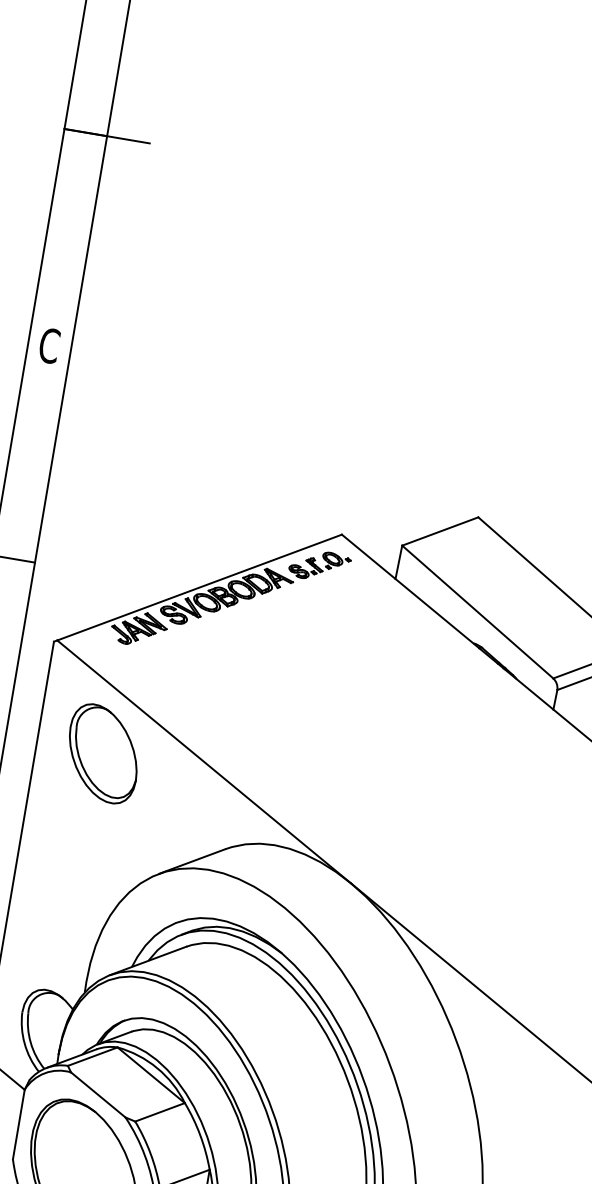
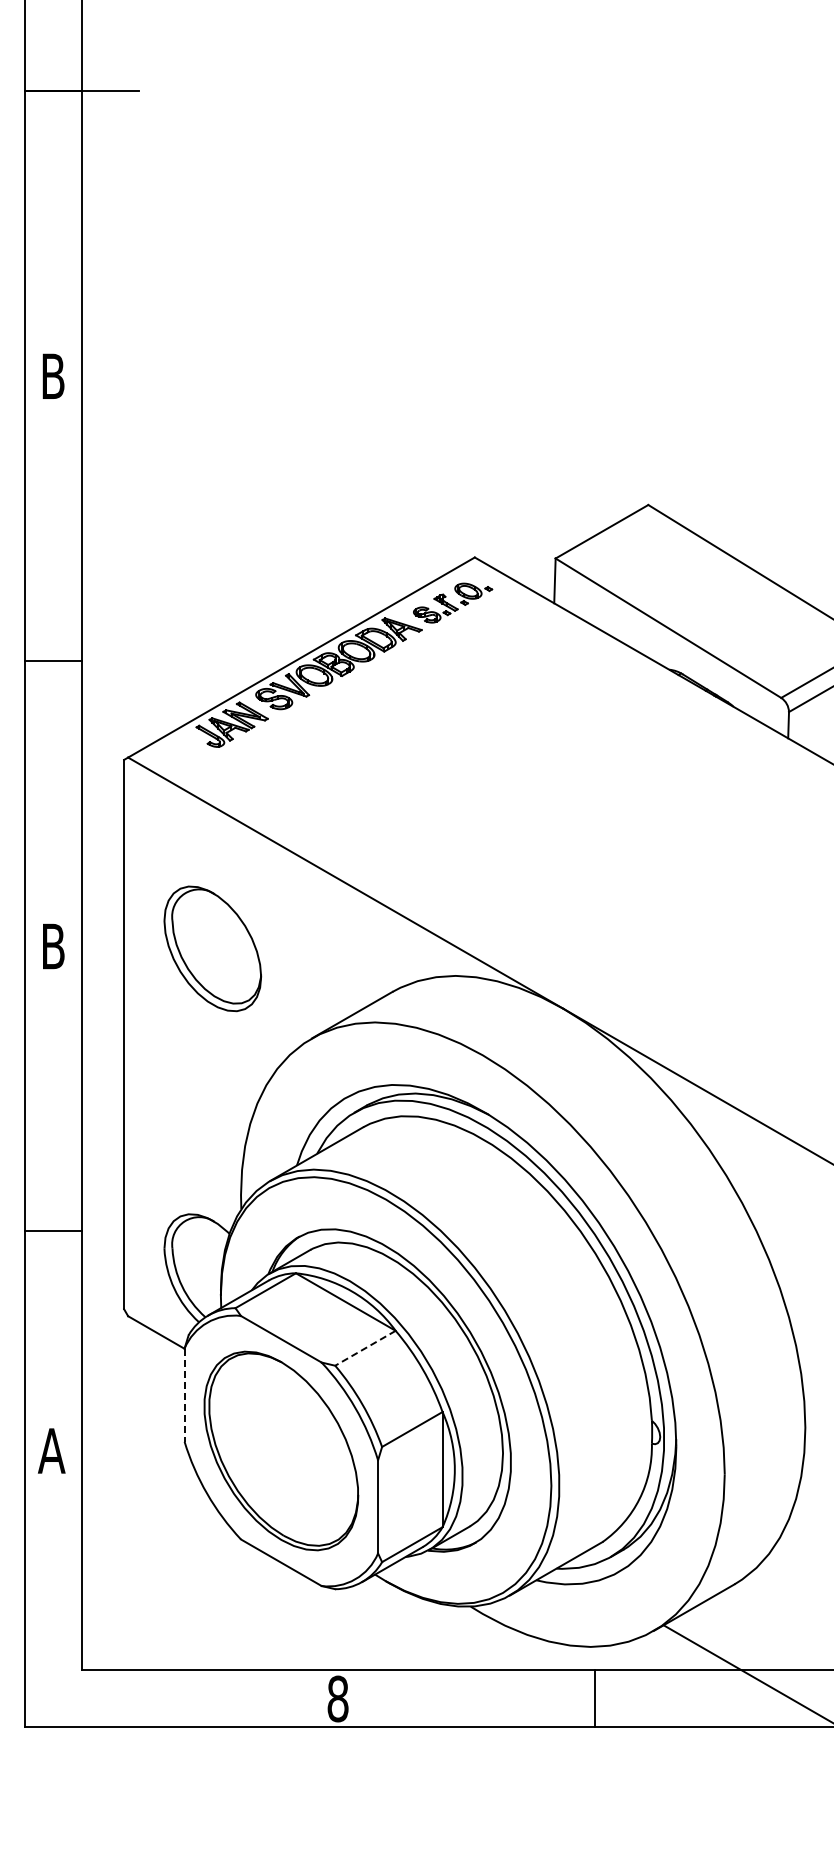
text: (48, 345) -> (52, 376), C -> B
part: (103, 753) -> (212, 948), moved
line: (160, 1112) -> (365, 1348), solid -> dashed
line: (18, 1124) -> (184, 1395), solid -> dashed

